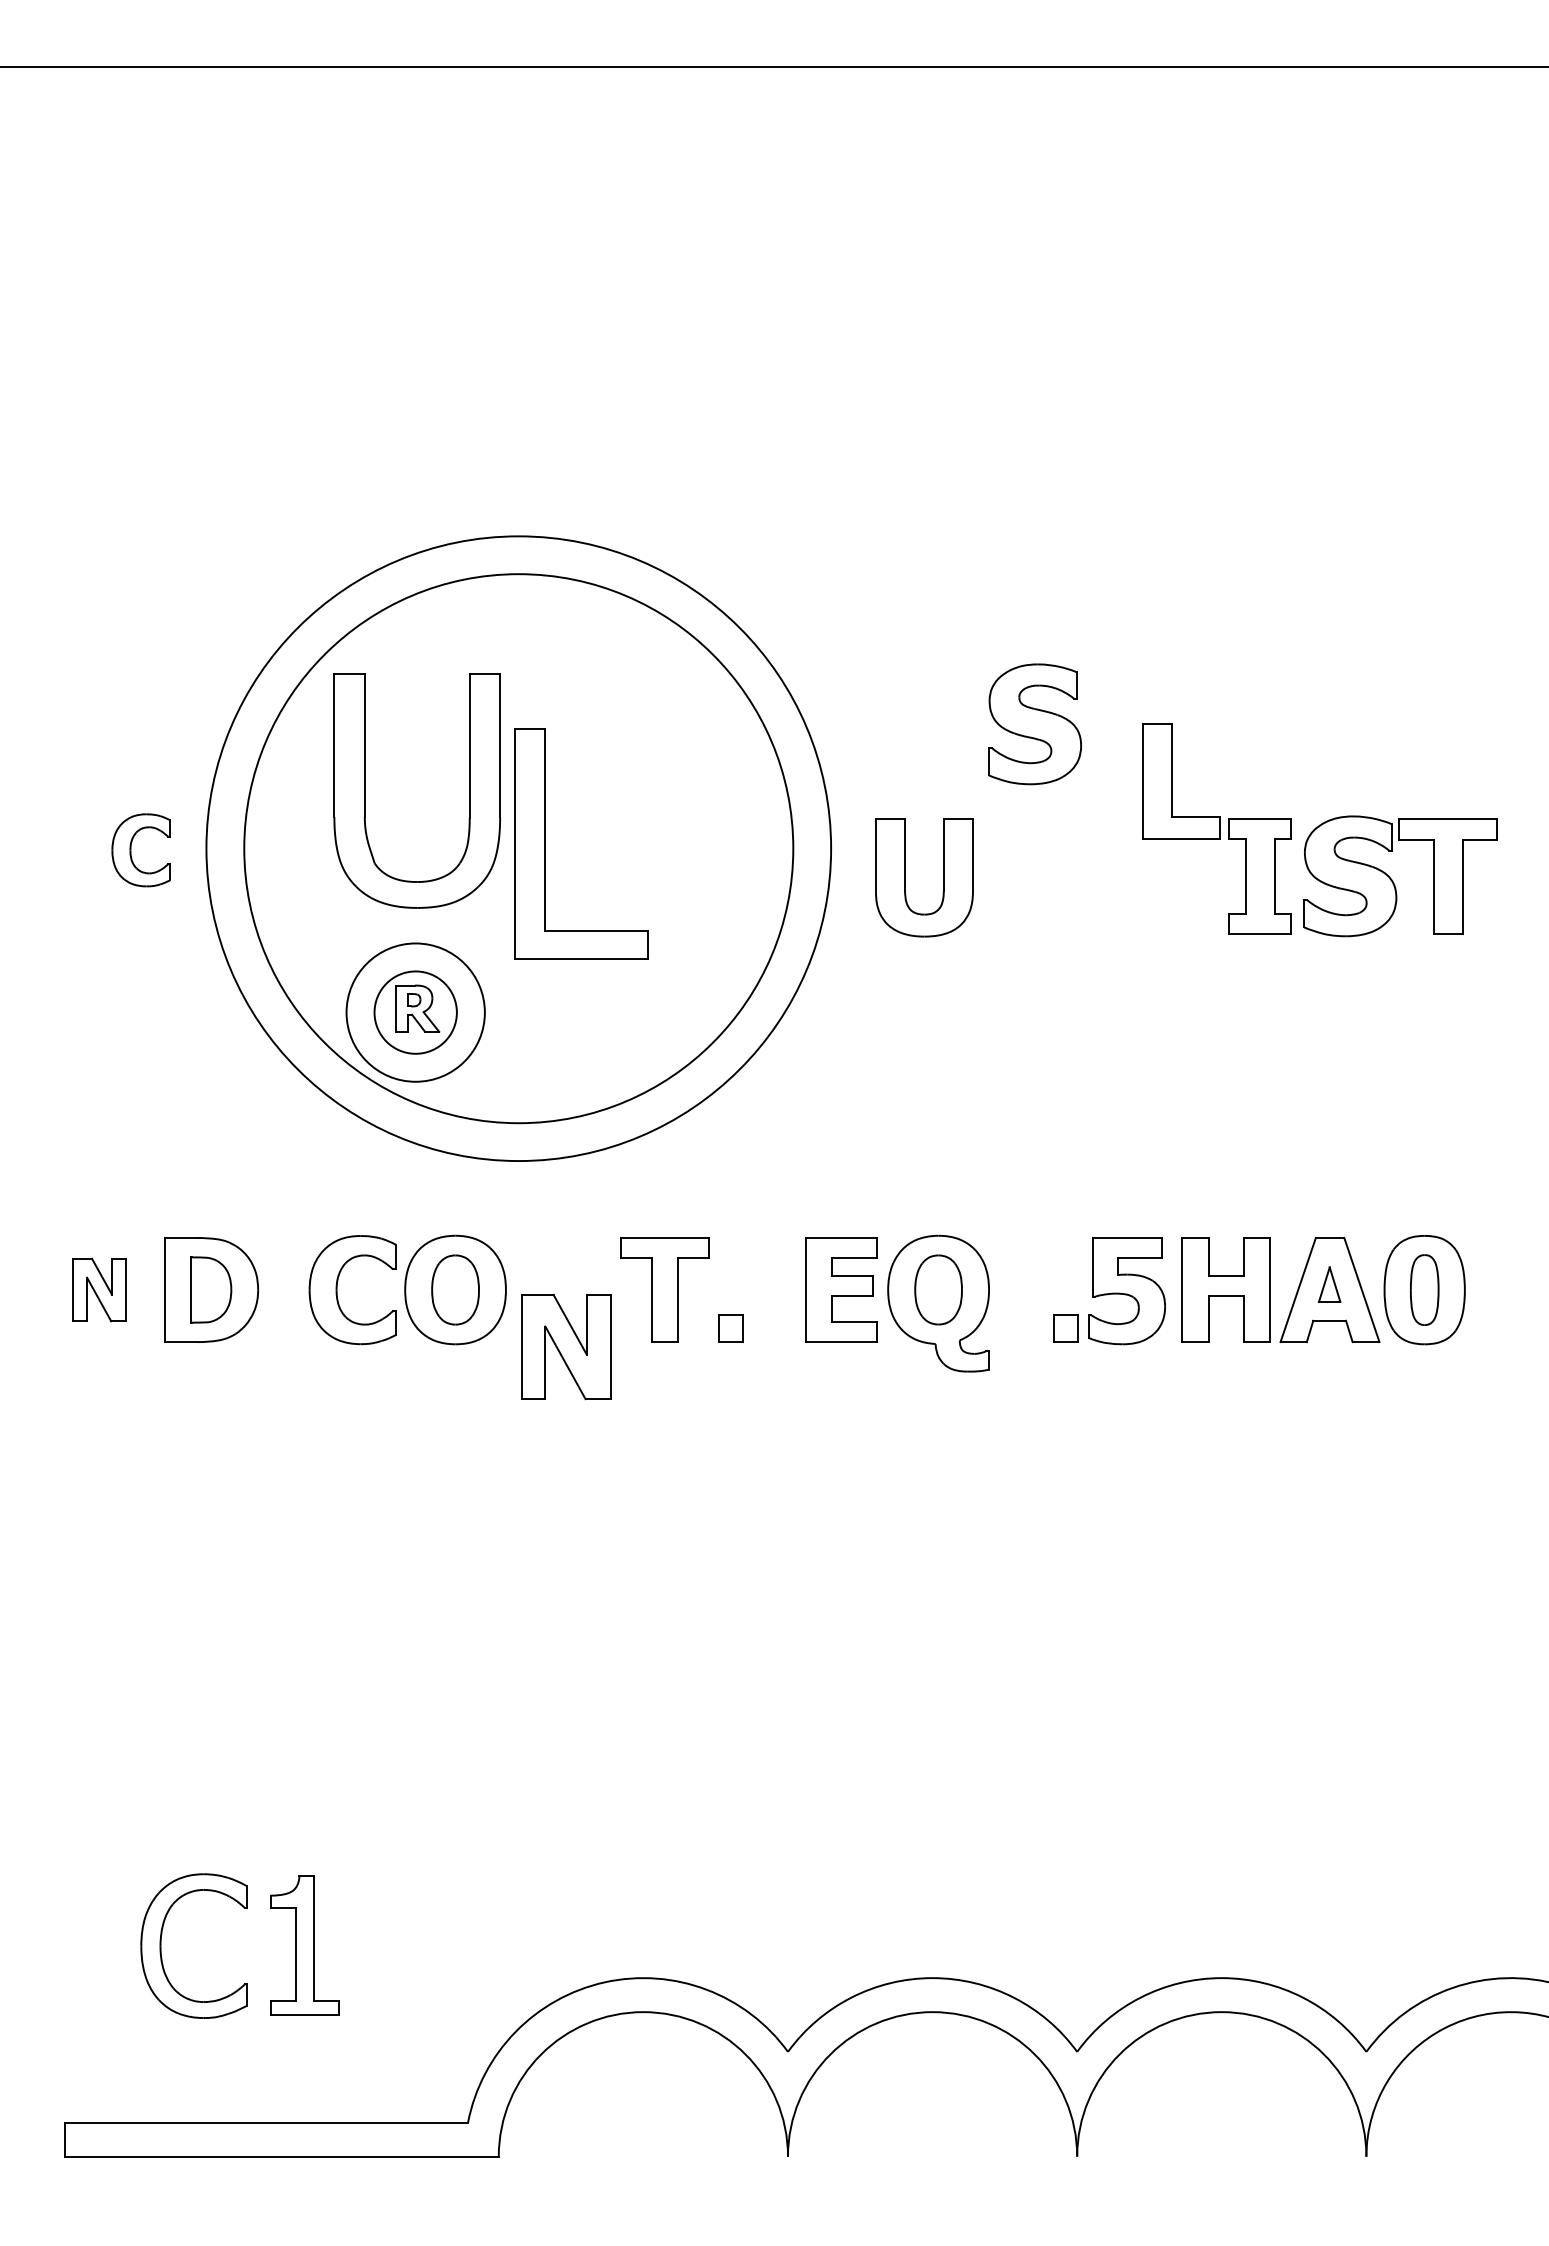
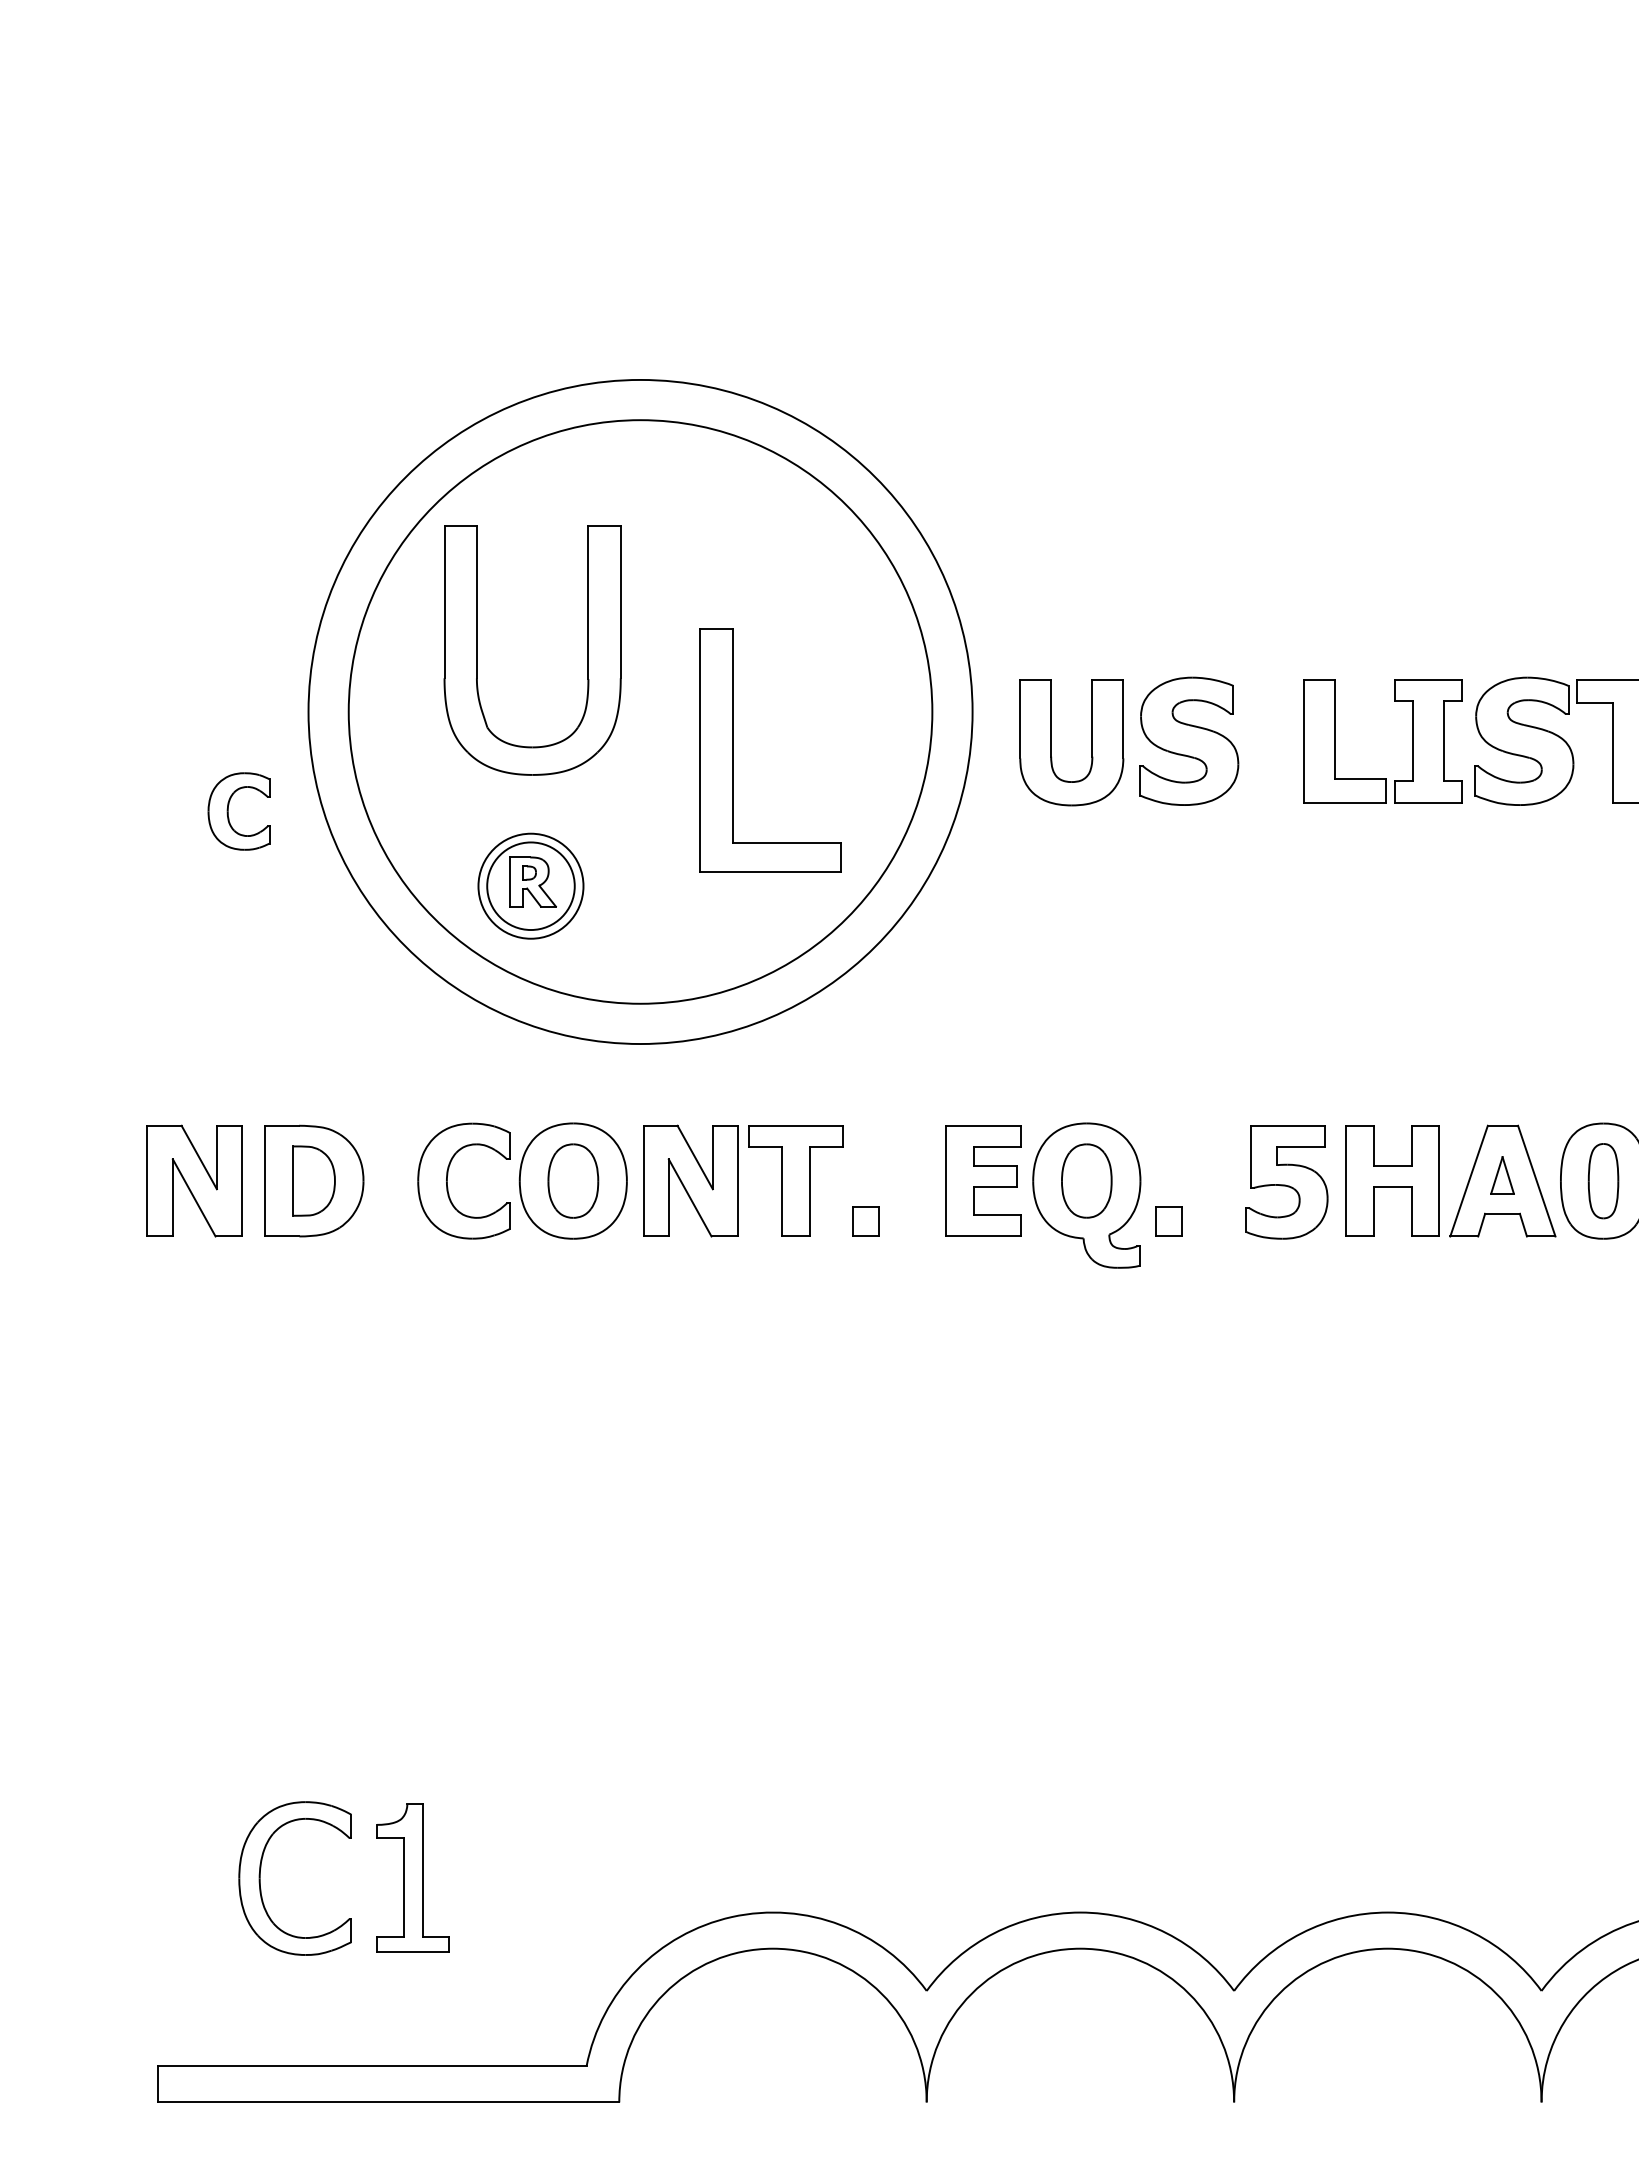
part: (1034, 724) -> (1188, 741), moved
part: (1172, 781) -> (1335, 741), moved
part: (545, 843) -> (732, 750), moved
part: (131, 850) -> (228, 811), moved
circle: (415, 1012) -> (530, 886), size x0.71
part: (99, 1289) -> (194, 1180), size x1.67
part: (1065, 1328) -> (1168, 1222), moved
part: (566, 1347) -> (691, 1181), moved

